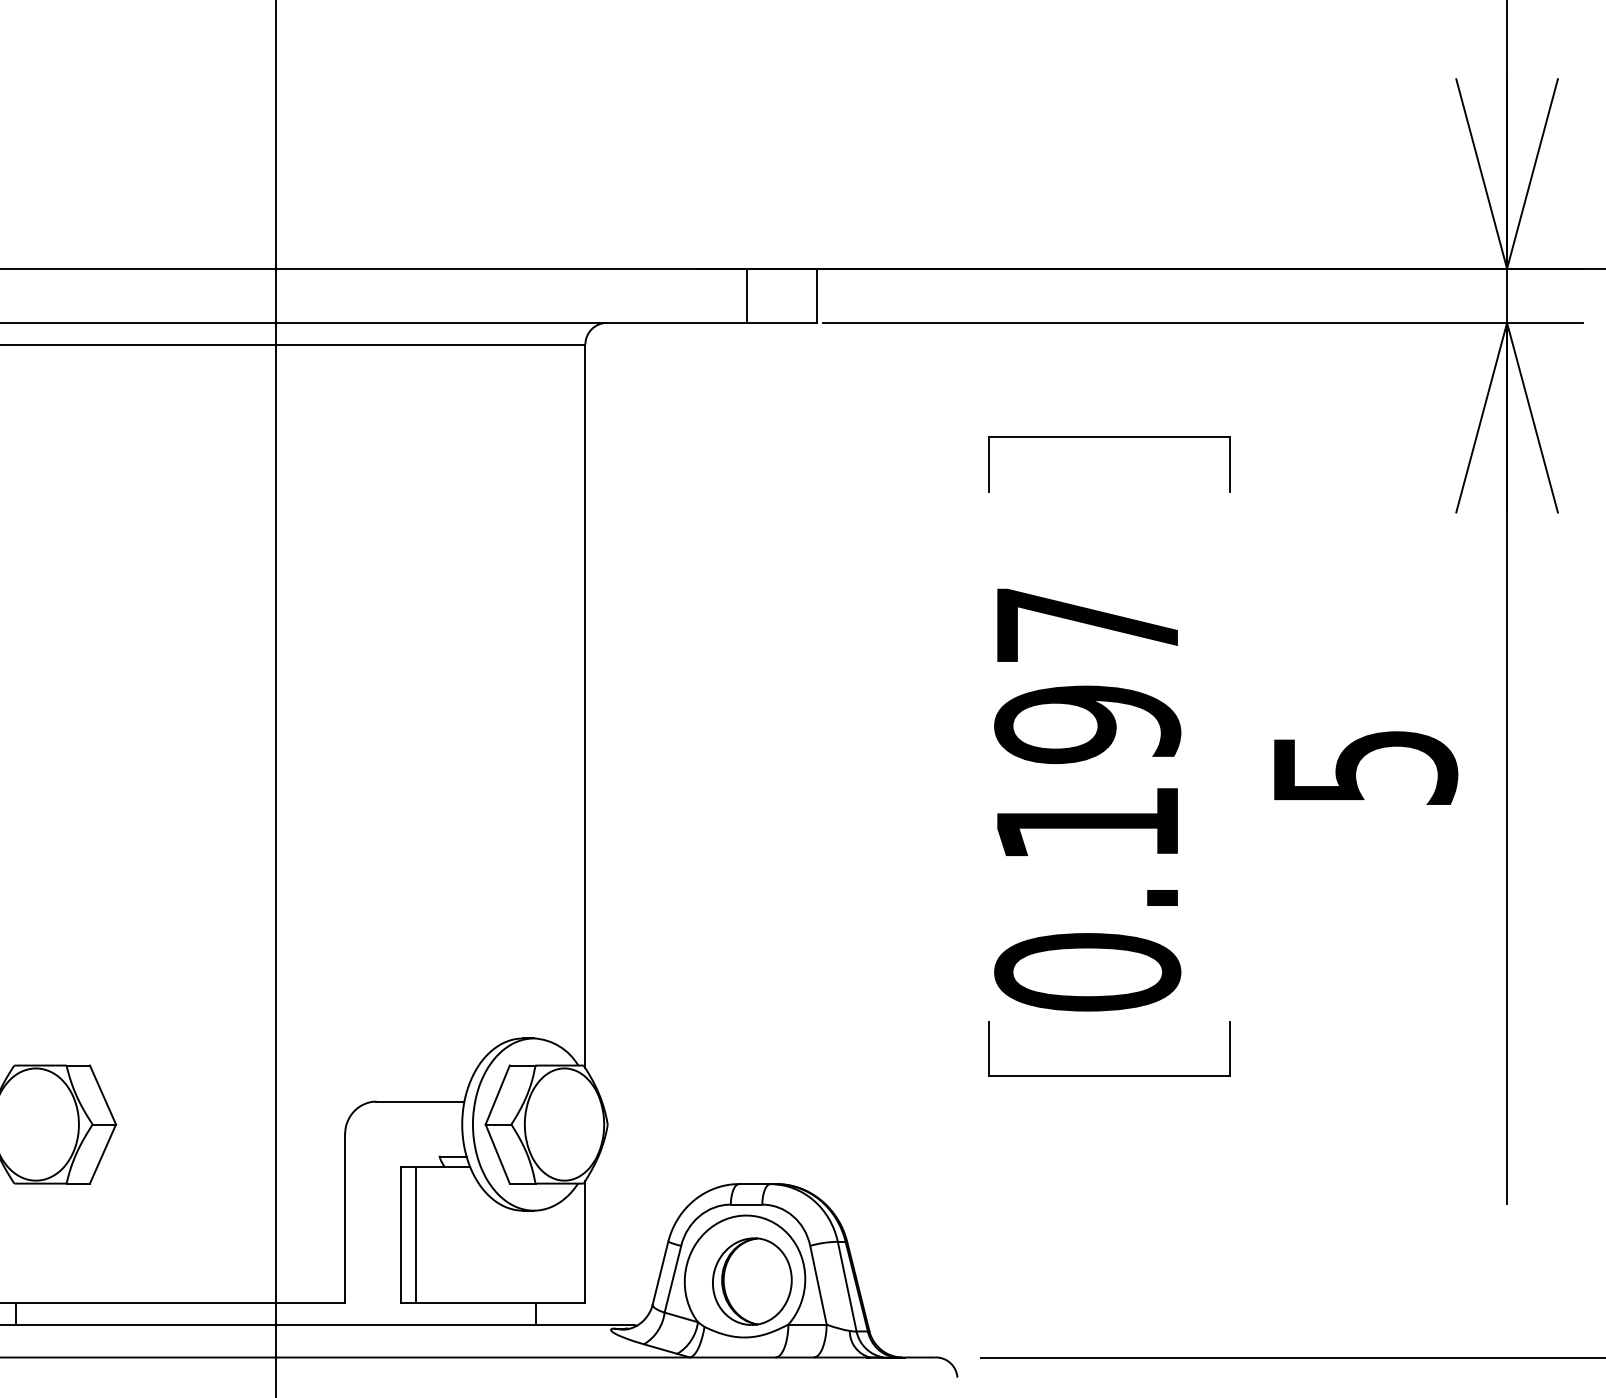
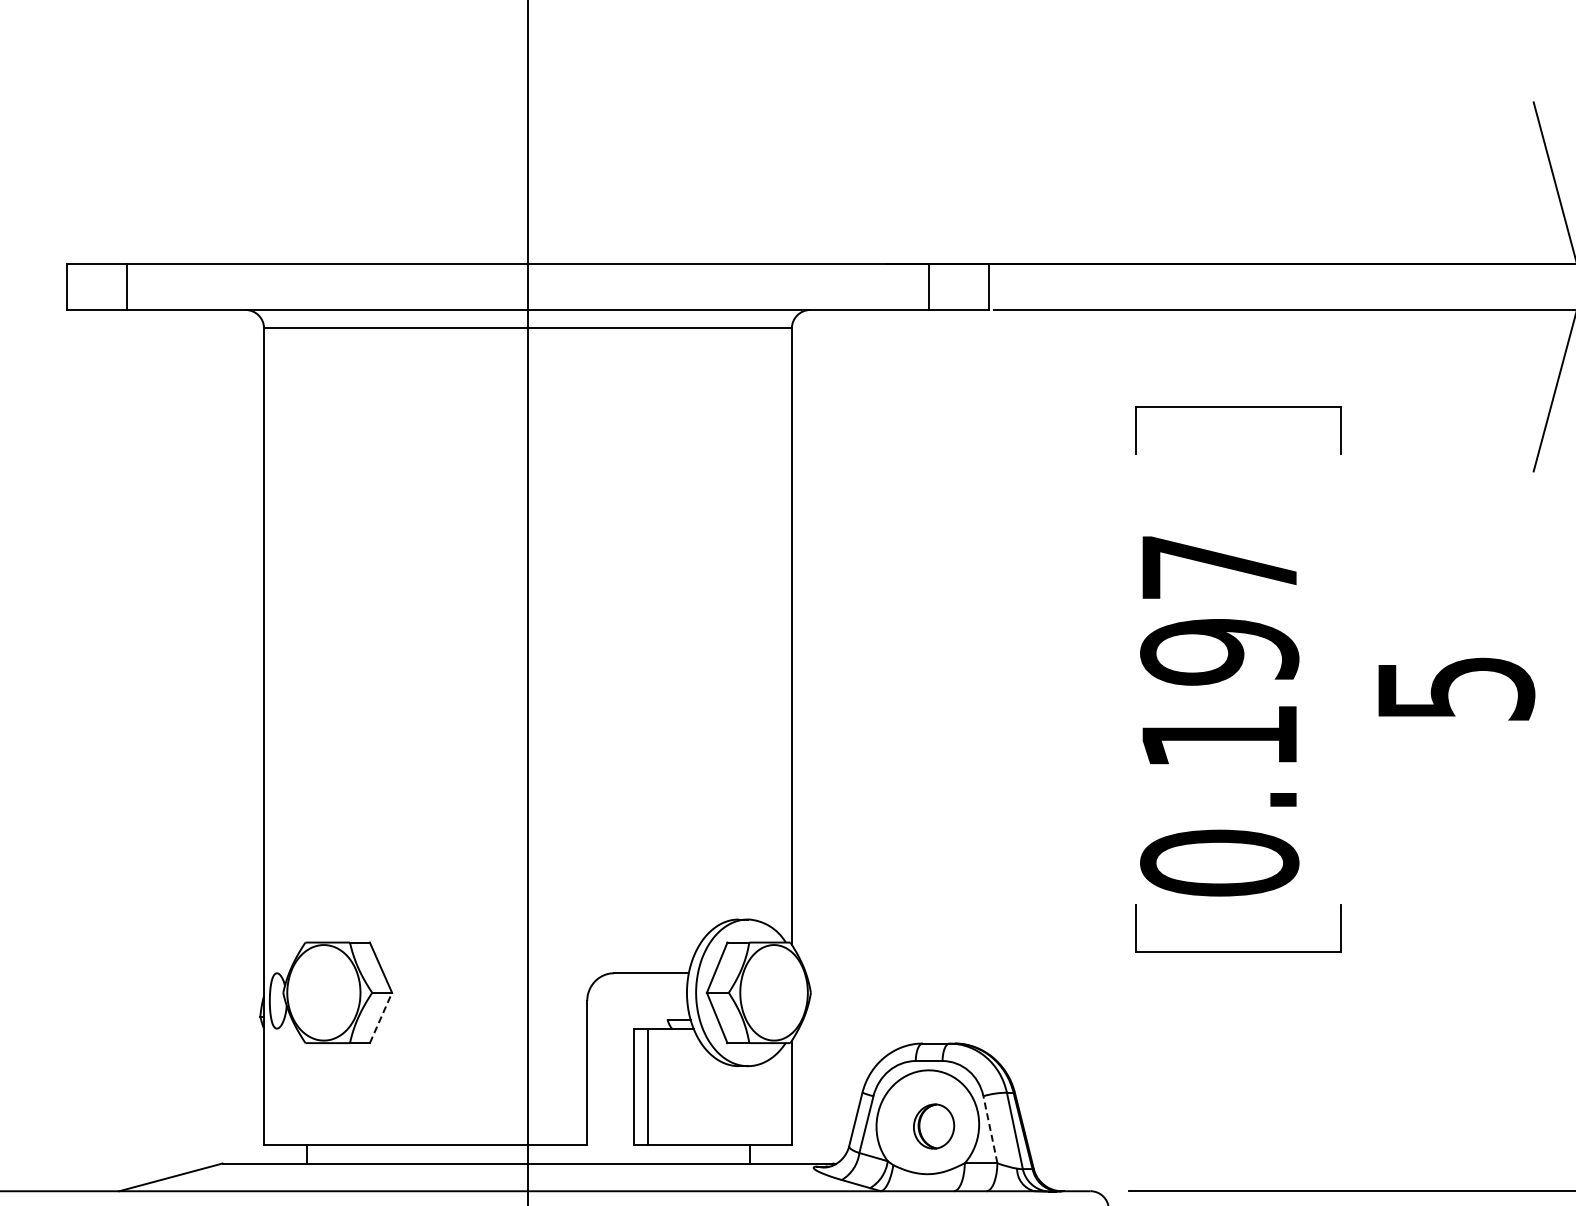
line: (102, 1153) -> (380, 1017), solid -> dashed
part: (751, 1281) -> (933, 1126), size x0.6
line: (818, 1285) -> (990, 1129), solid -> dashed

